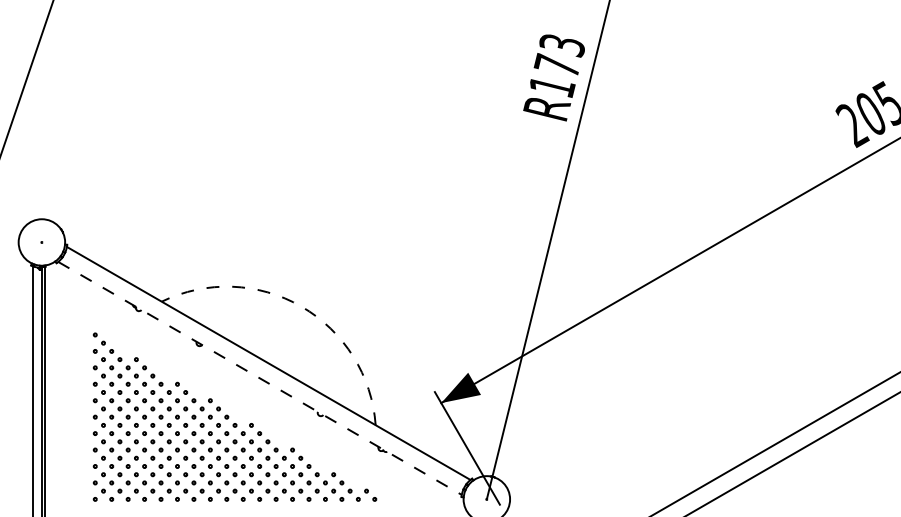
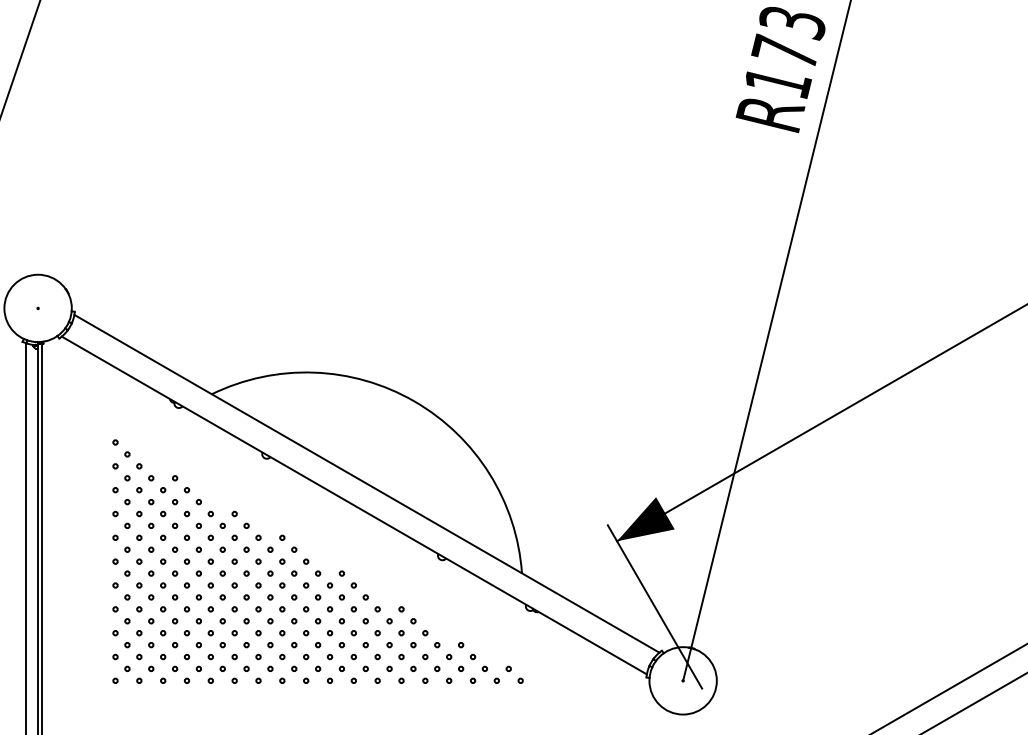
arc: (301, 306) -> (414, 401), dashed -> solid
line: (260, 378) -> (355, 505), dashed -> solid

